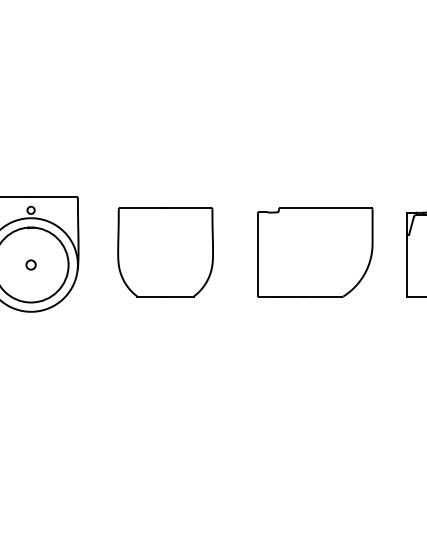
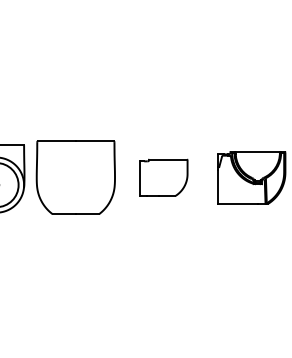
part: (165, 252) -> (75, 177), size x1.4
part: (314, 252) -> (163, 177), size x0.7

